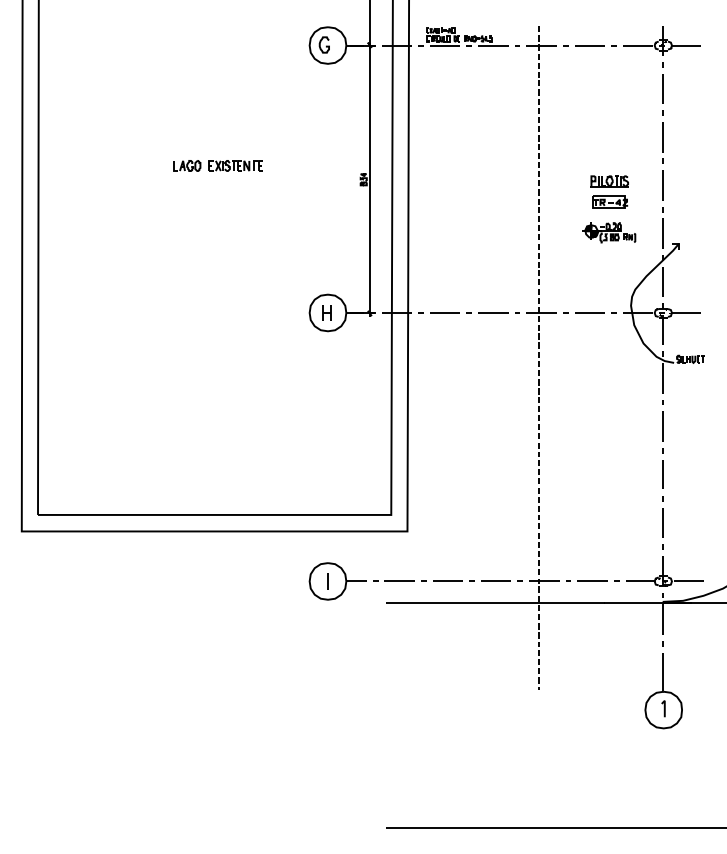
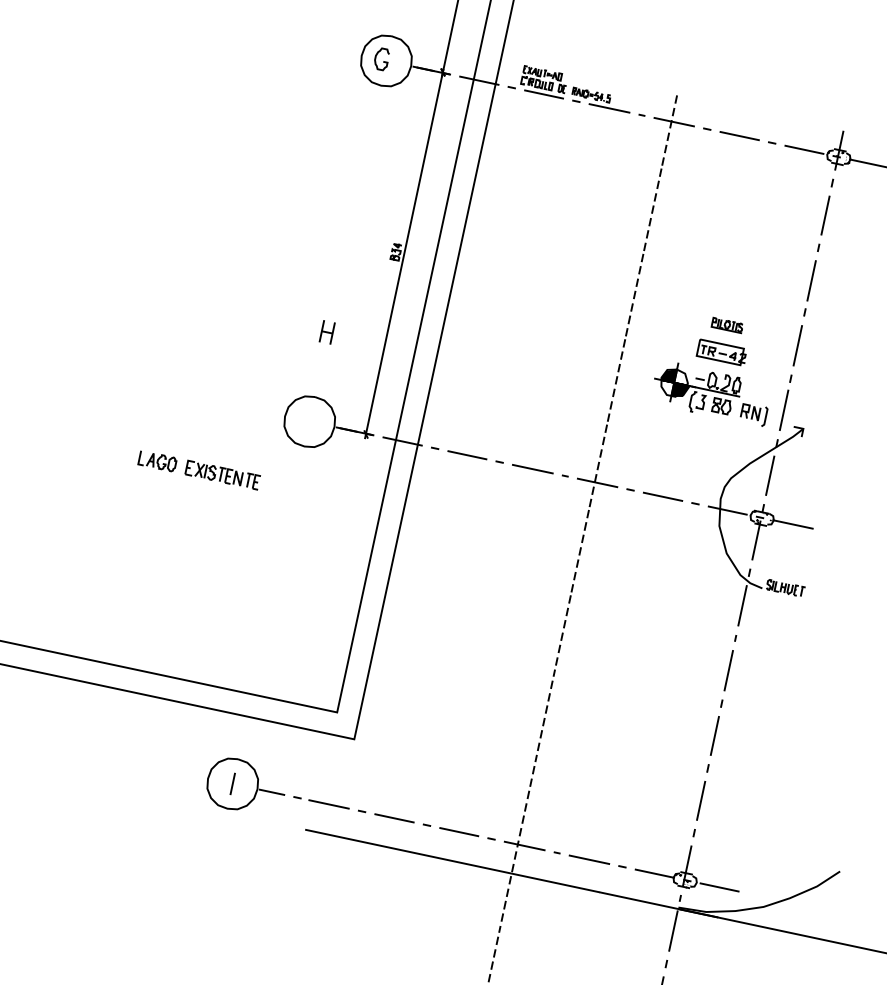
part: (217, 165) -> (198, 469), moved
part: (609, 181) -> (727, 325), size x0.6
part: (609, 232) -> (712, 393), size x1.6
part: (326, 312) -> (326, 331), moved

